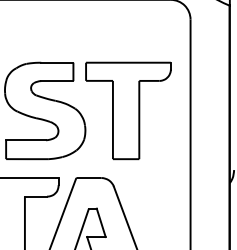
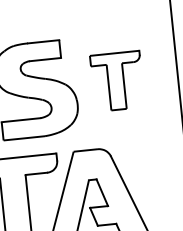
part: (128, 110) -> (117, 80), size x0.6

